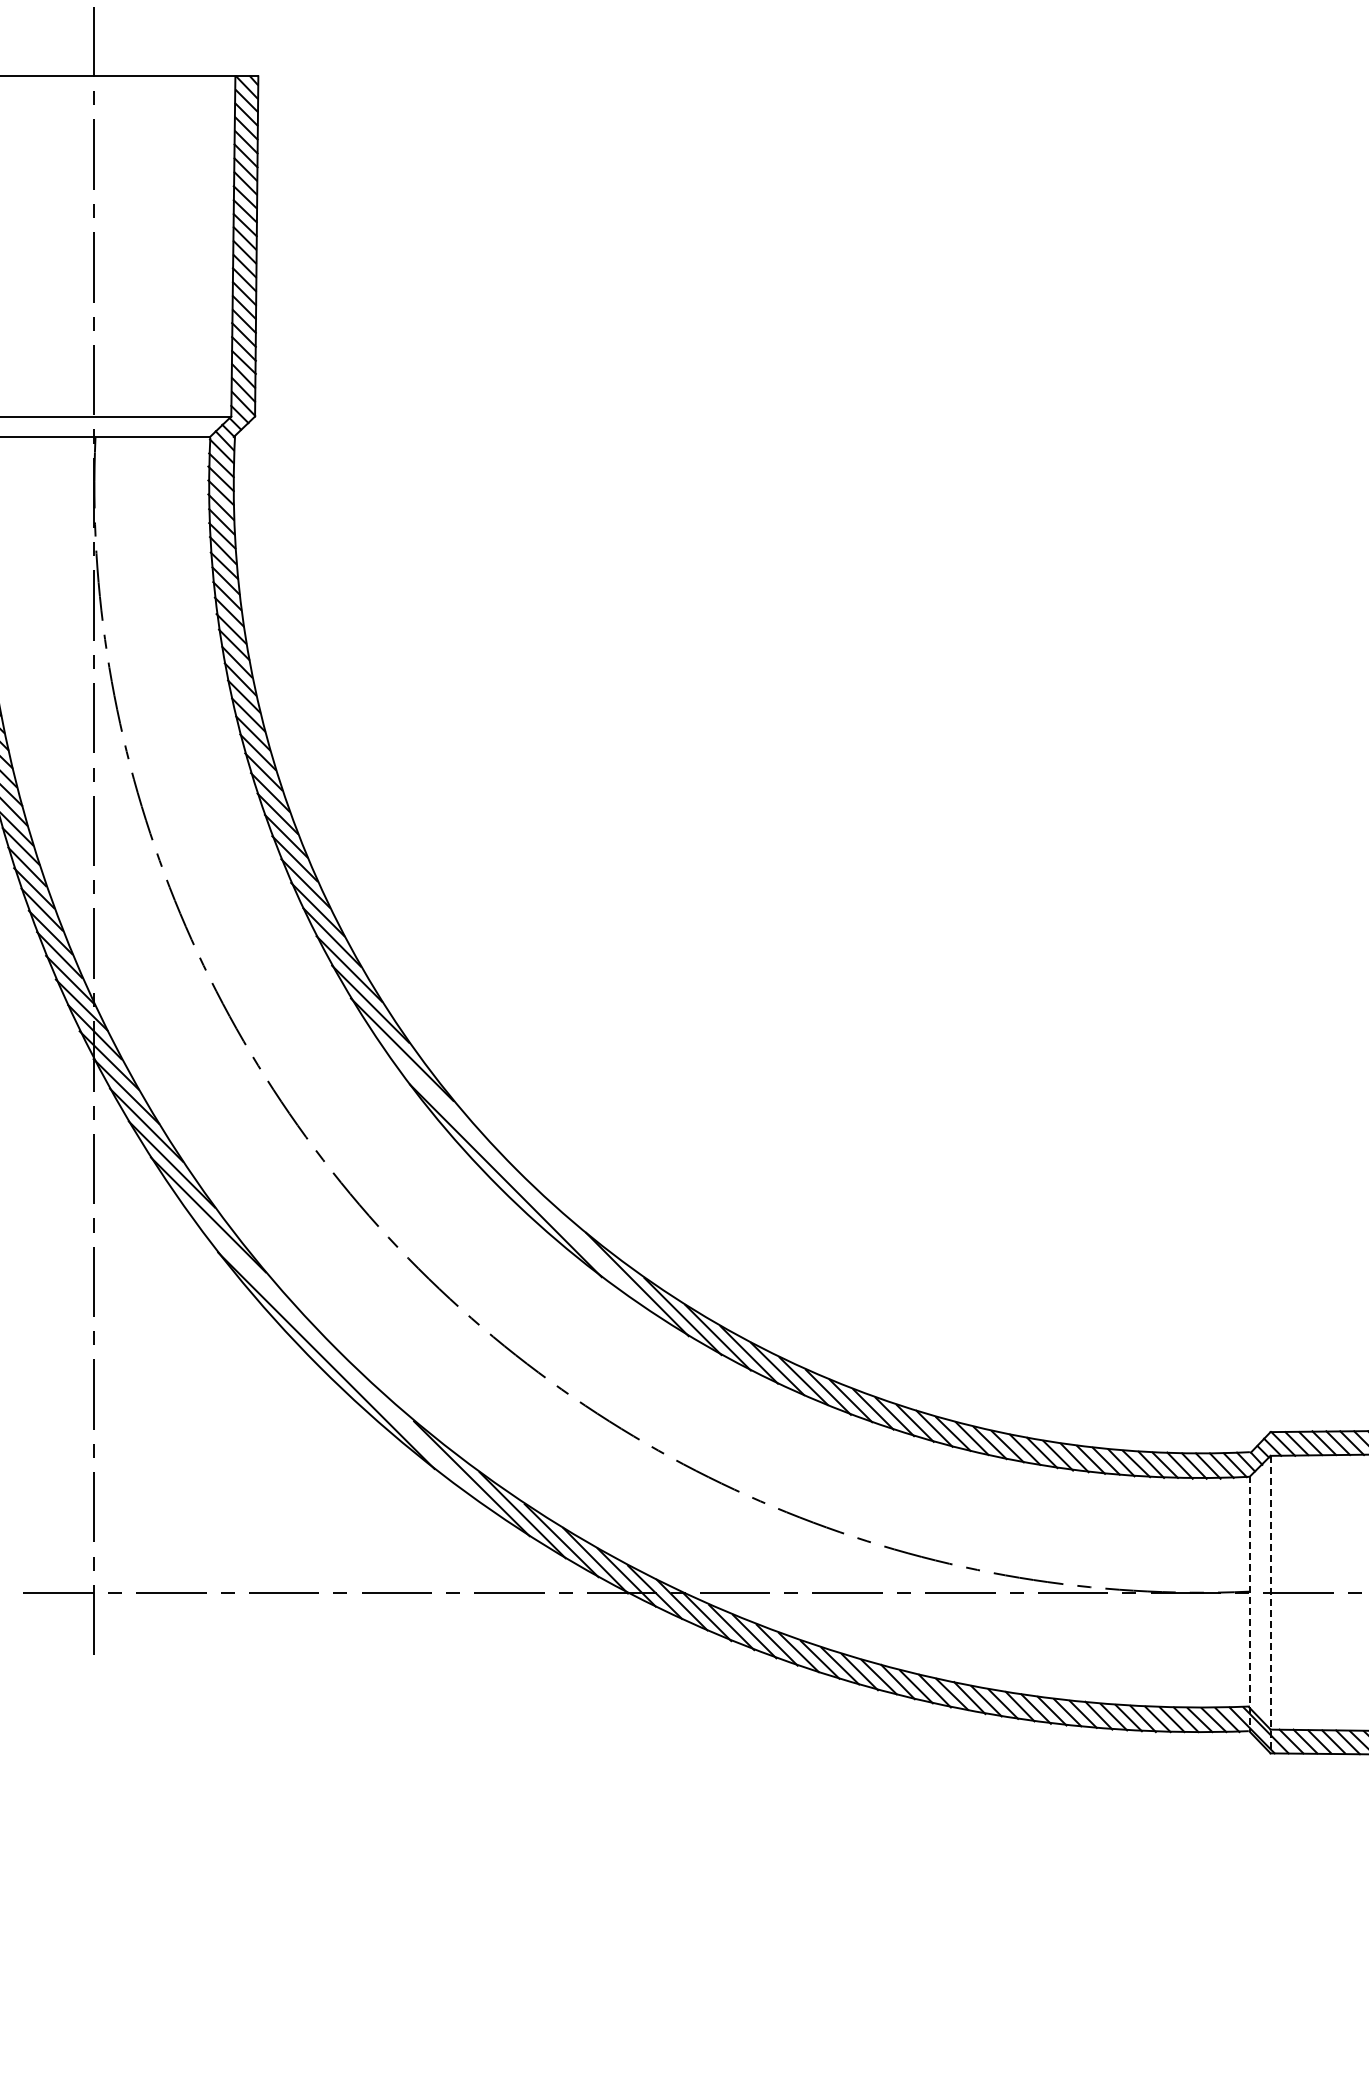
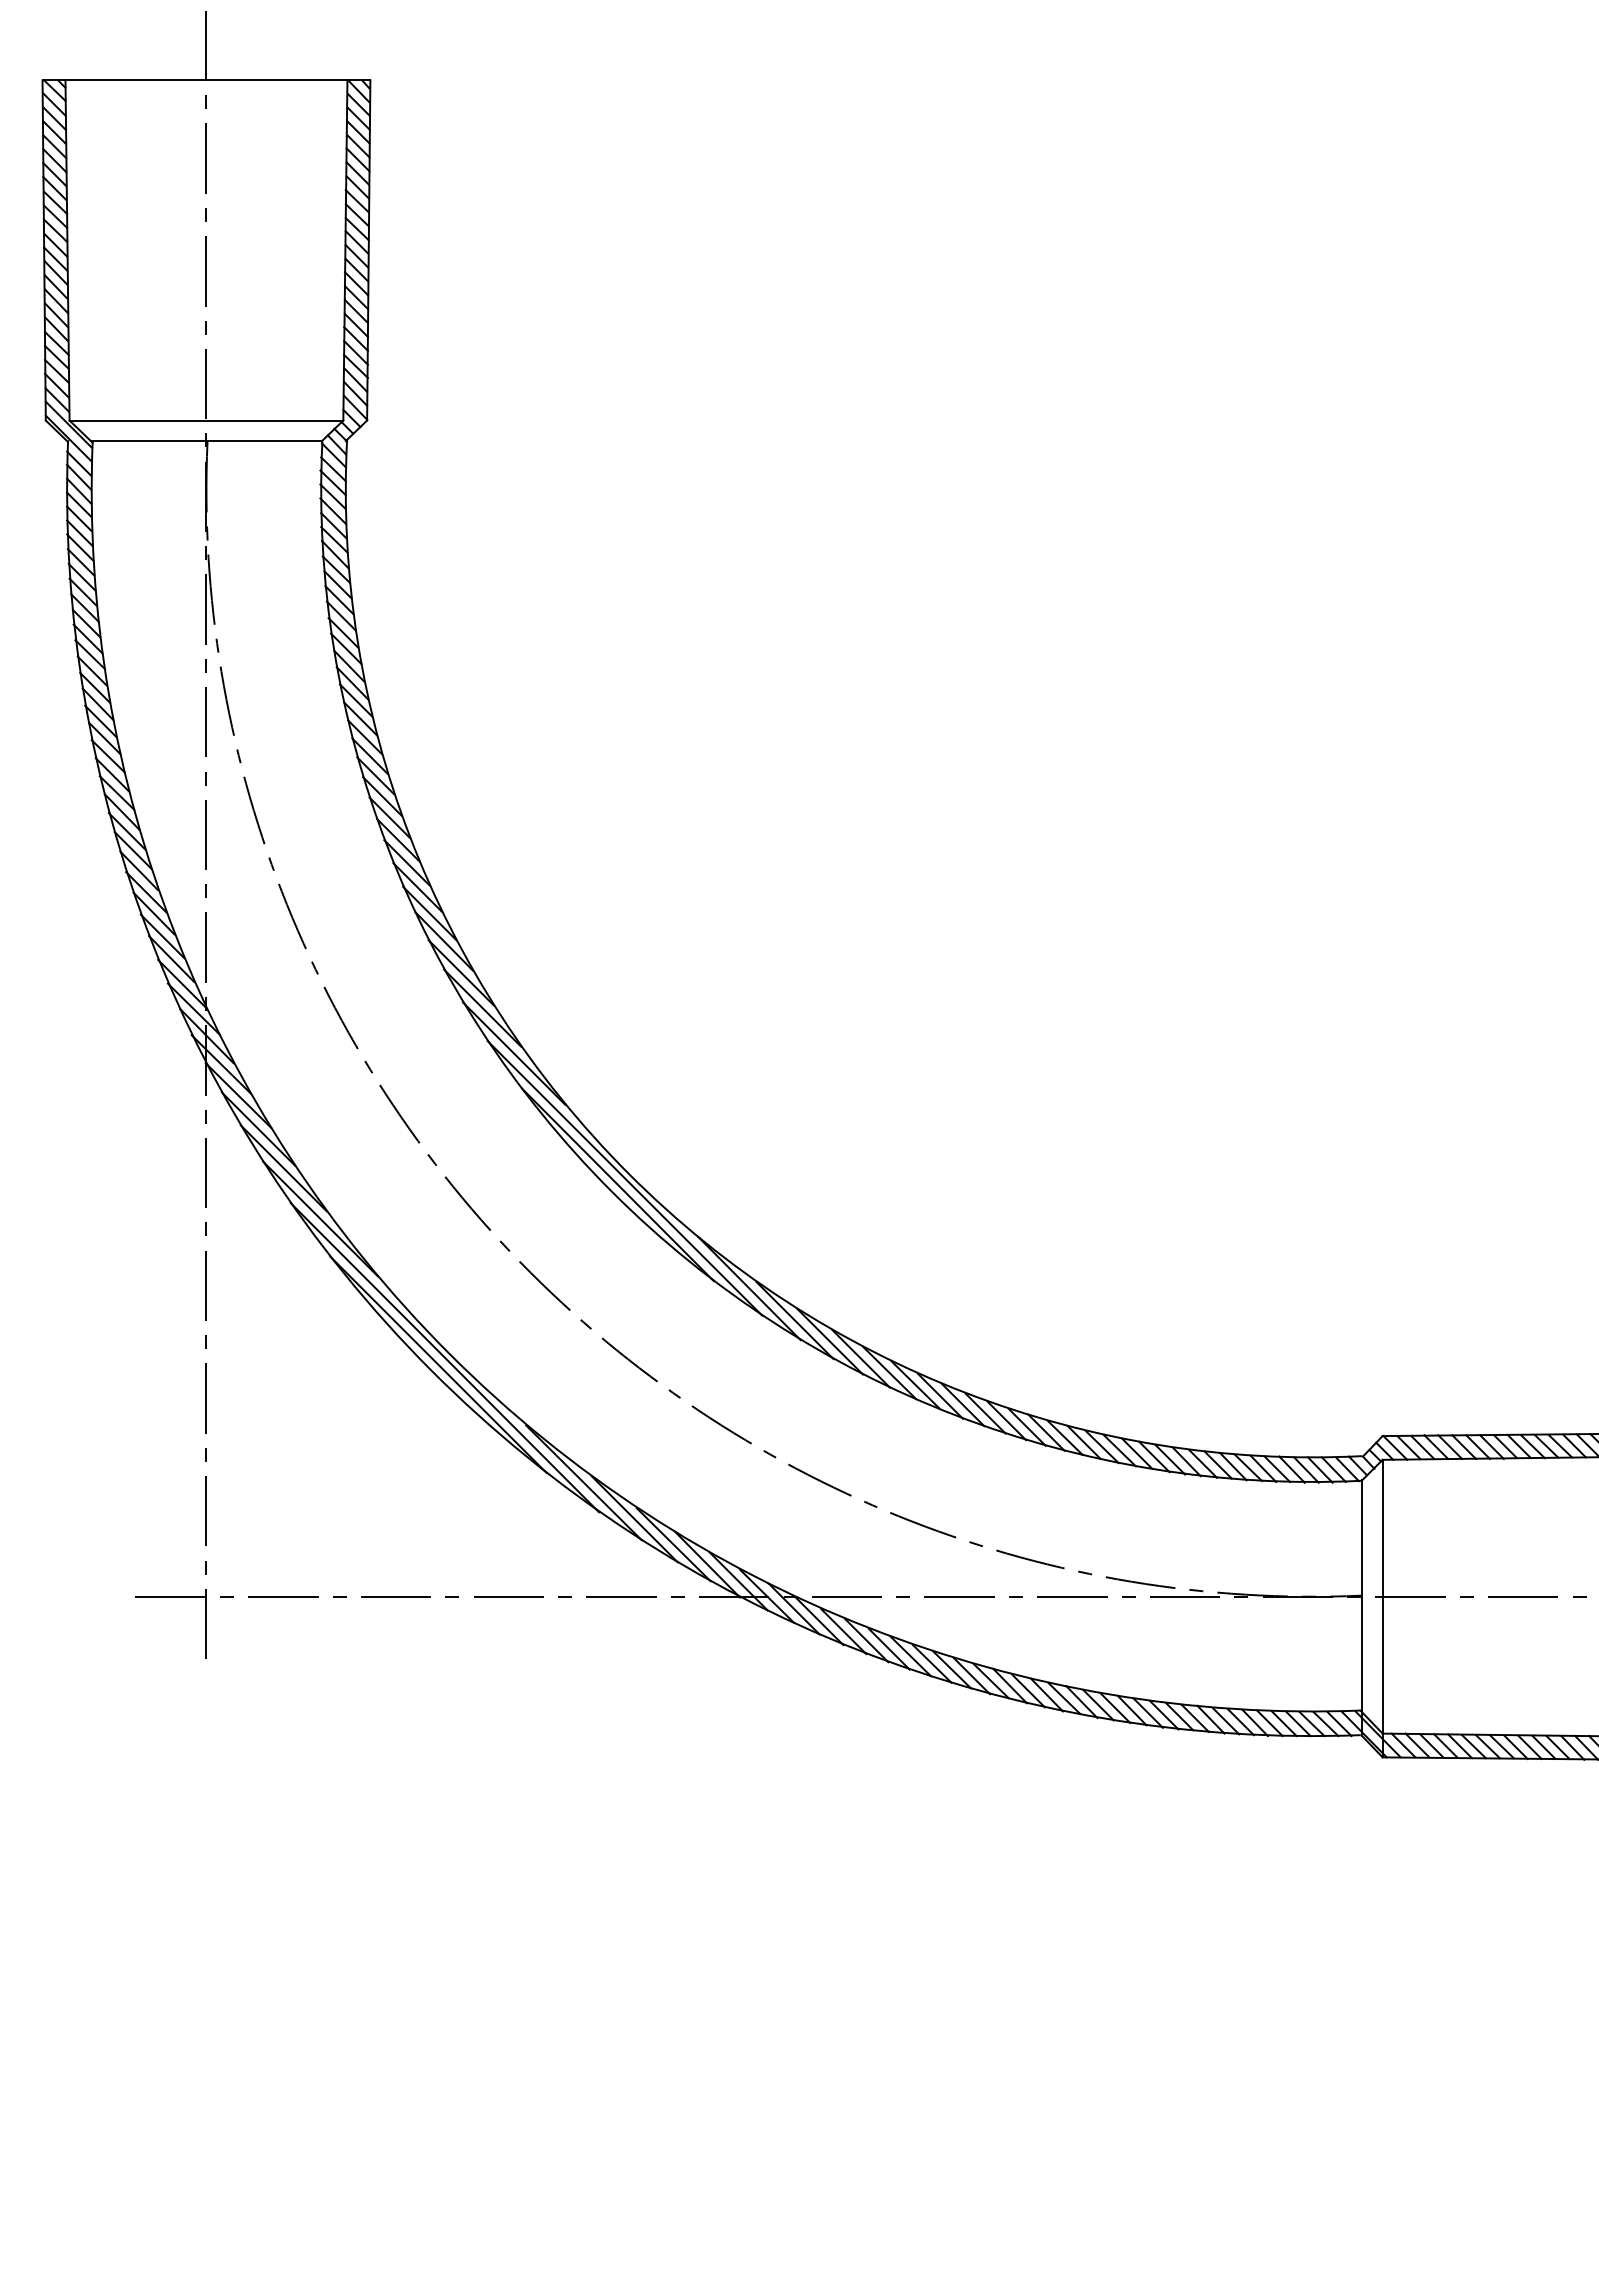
line: (512, 1174) -> (624, 1178), added
line: (332, 1353) -> (444, 1357), added
line: (1250, 1604) -> (1362, 1608), dashed -> solid
line: (1270, 1604) -> (1382, 1608), dashed -> solid

